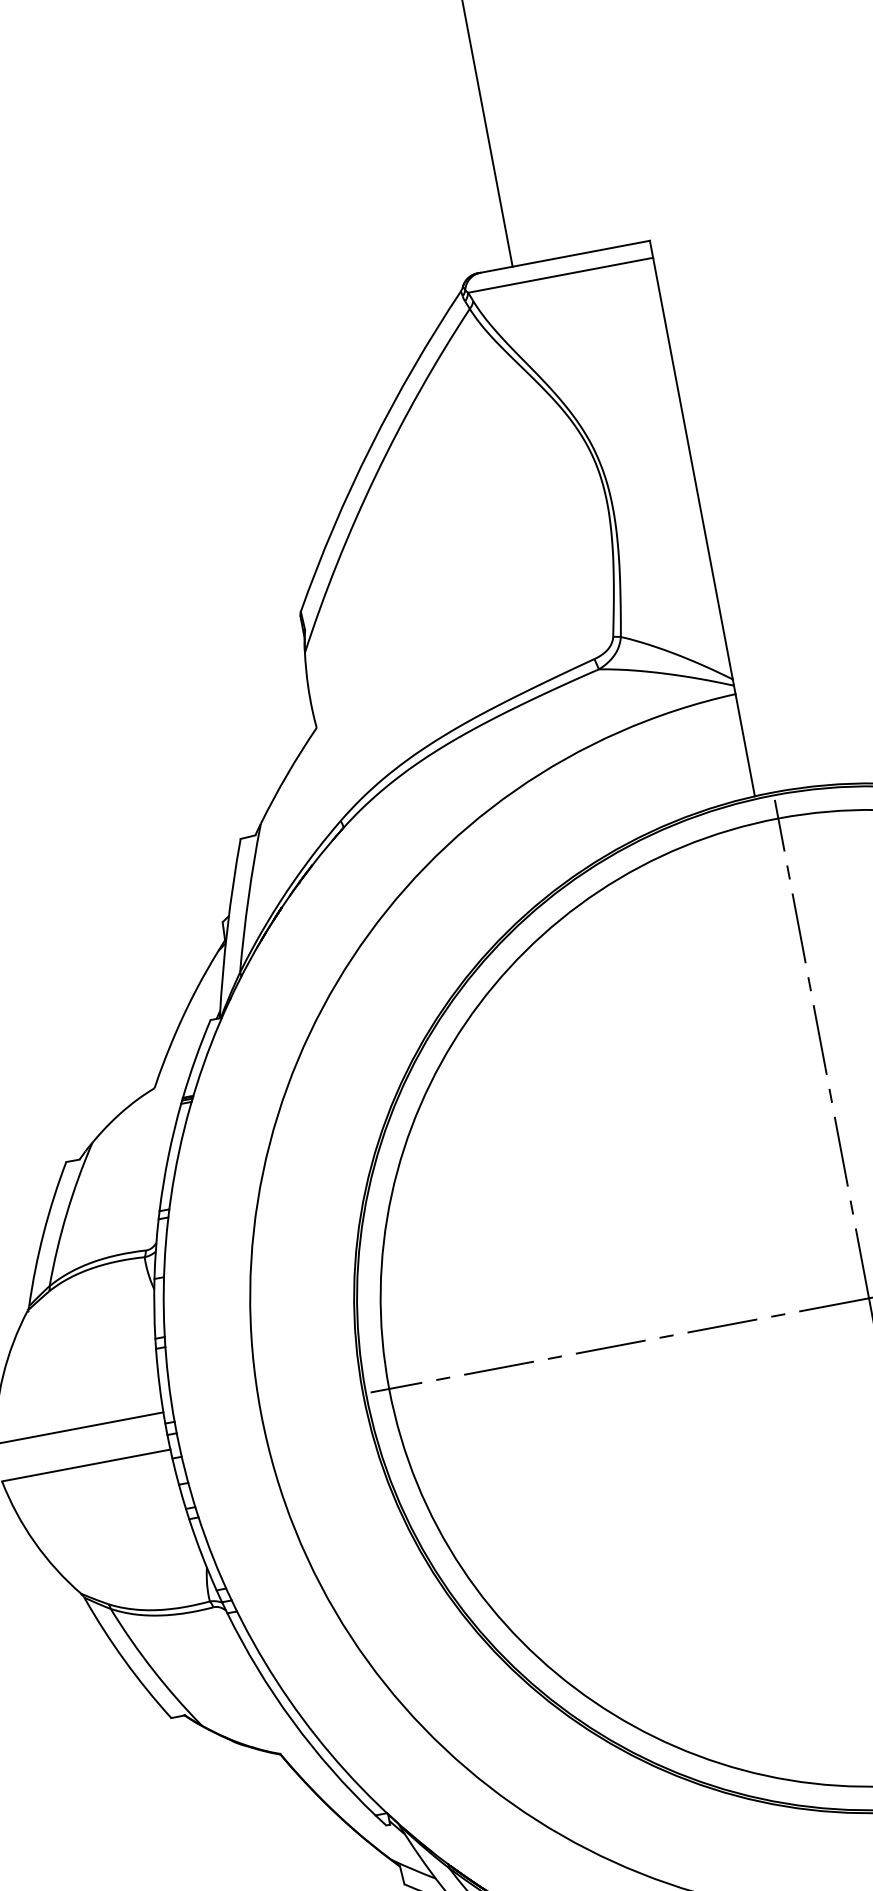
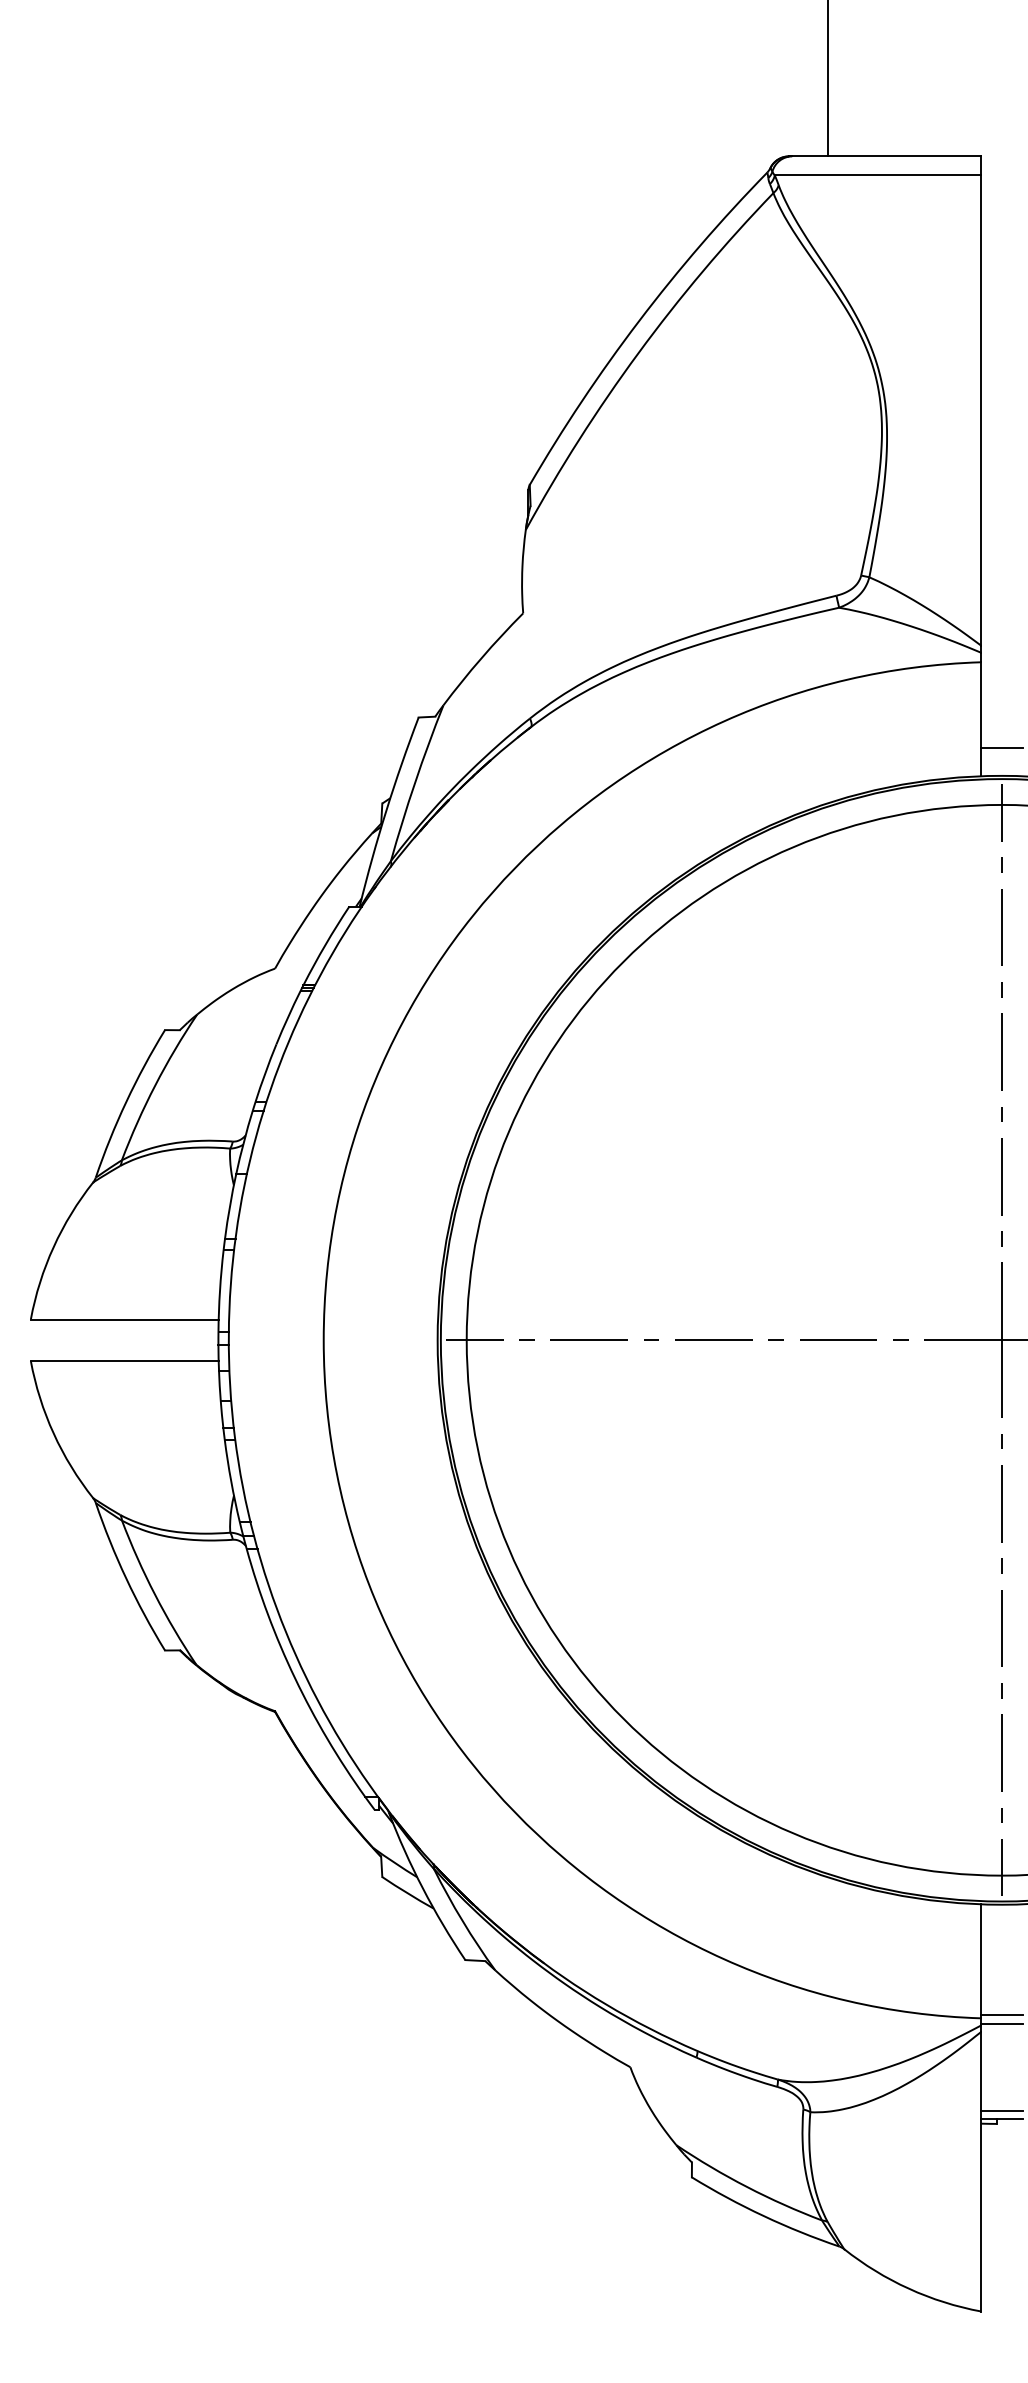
line: (768, 768) -> (1001, 748), added

